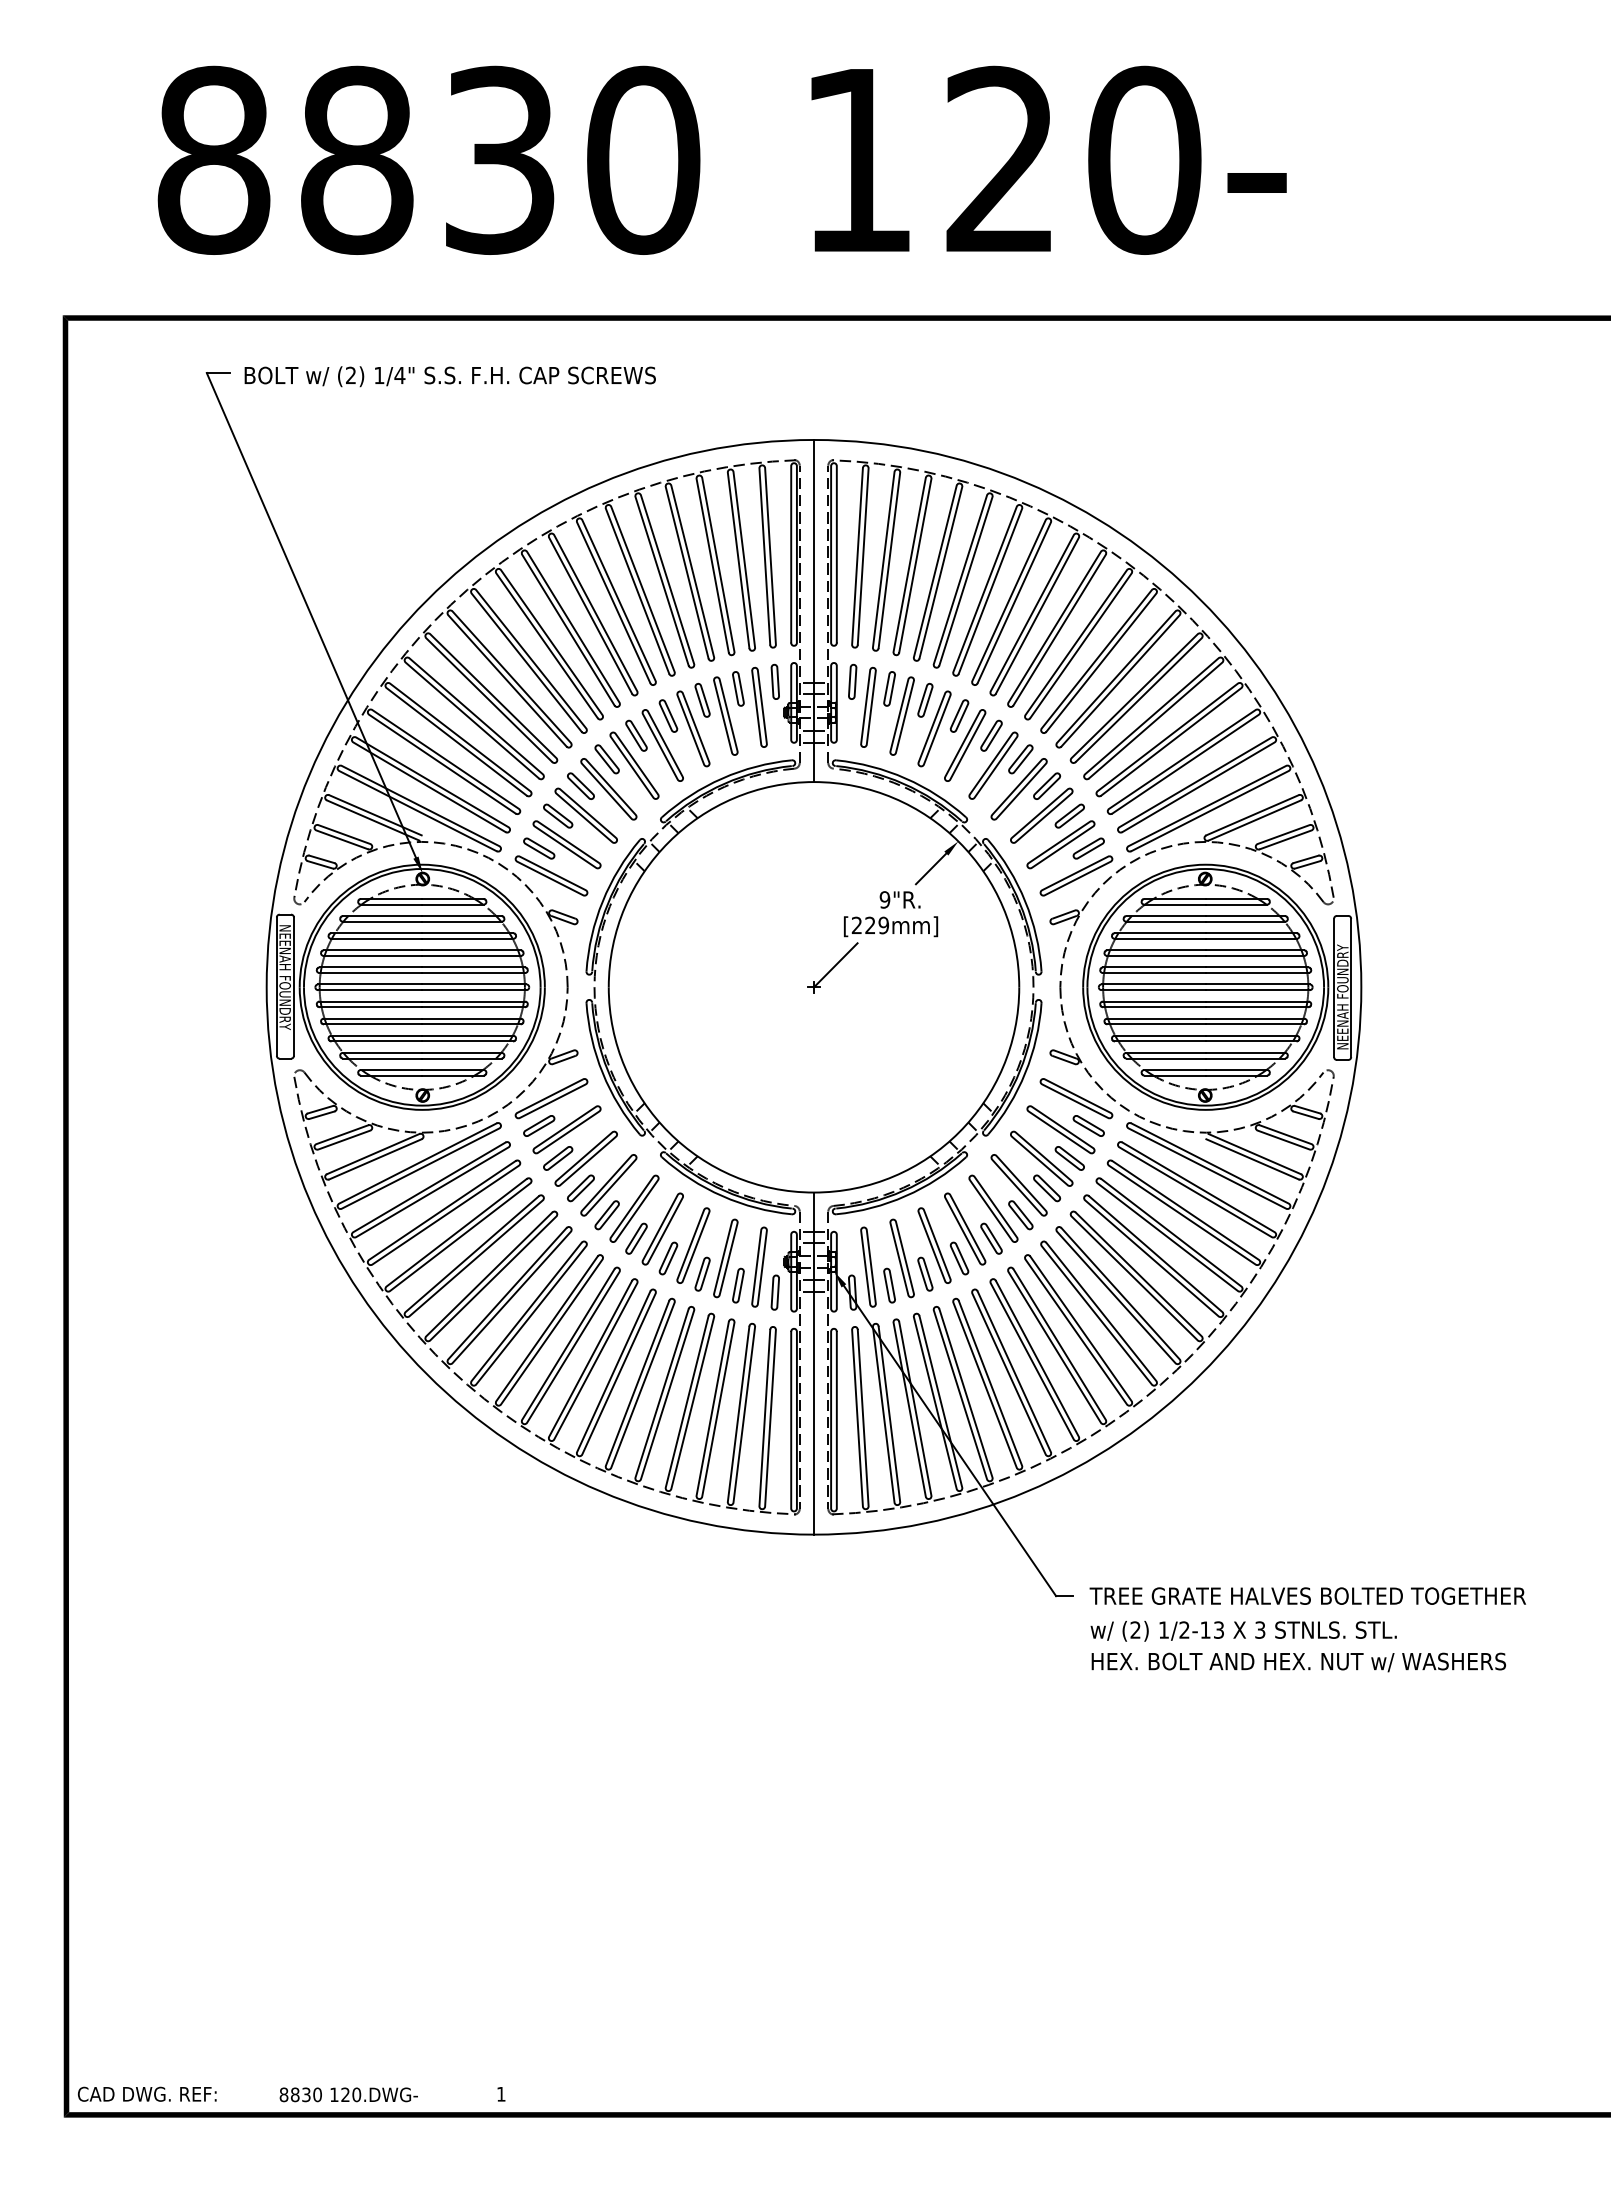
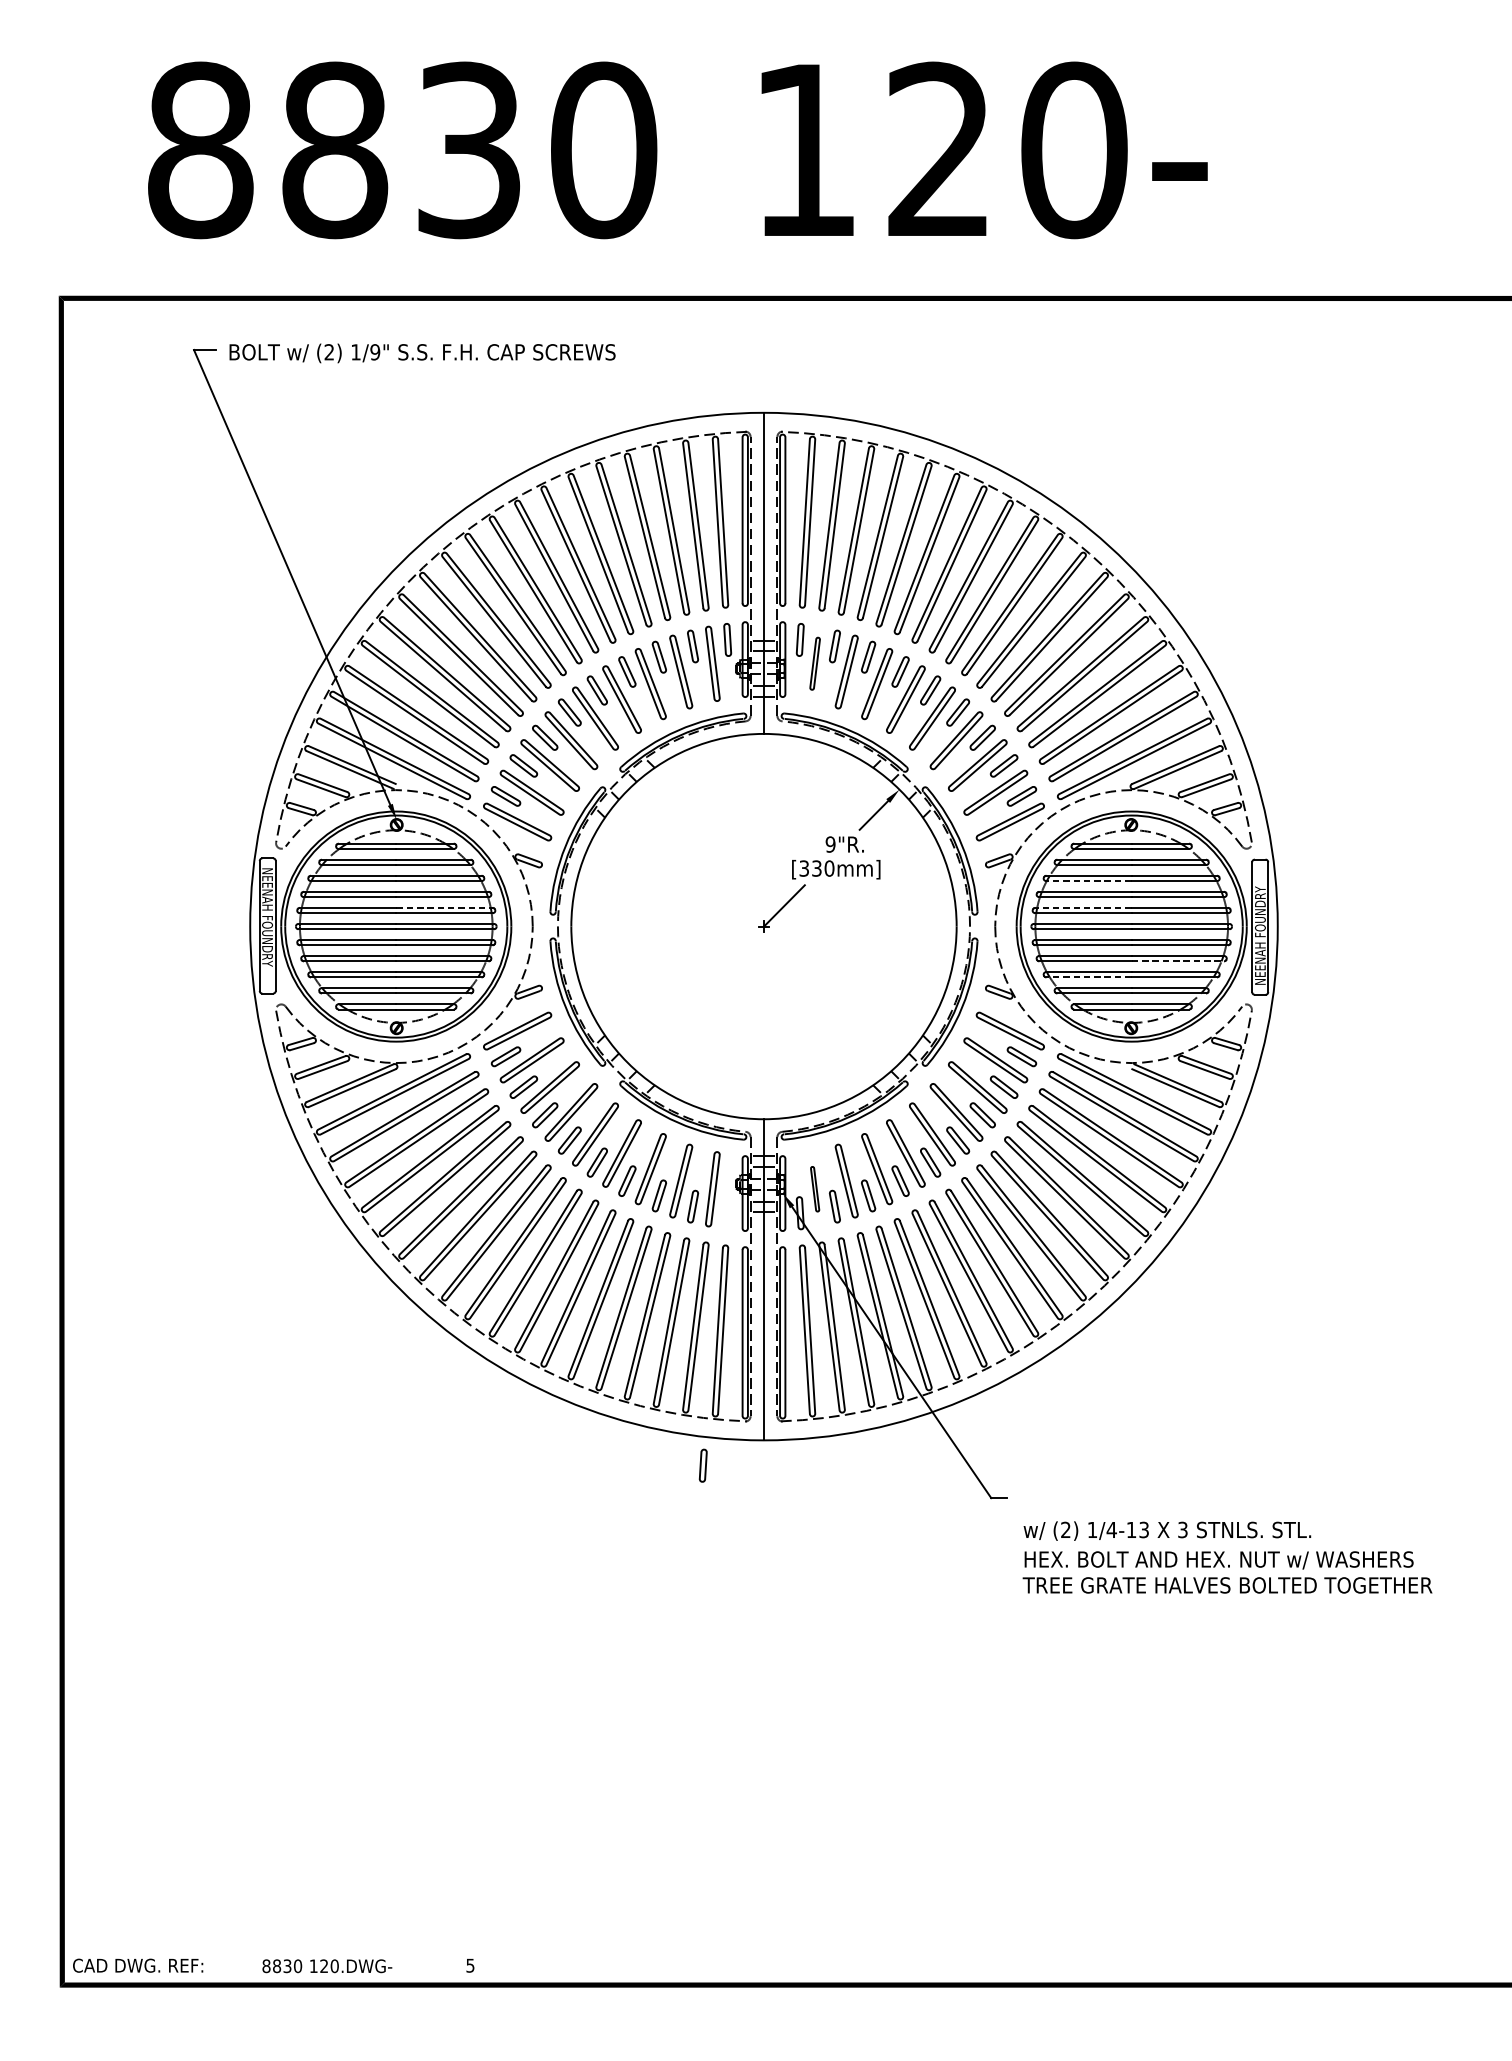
text: (399, 375) -> (374, 352), 1/4" -> 1/9"
part: (868, 706) -> (815, 662), size x0.7
text: (870, 925) -> (817, 868), [229mm] -> [330mm]
line: (1160, 938) -> (1089, 880), solid -> dashed
line: (474, 967) -> (445, 907), solid -> dashed
line: (1153, 967) -> (1082, 907), solid -> dashed
line: (1255, 1024) -> (1178, 961), solid -> dashed
line: (1159, 1041) -> (1088, 977), solid -> dashed
part: (868, 1266) -> (815, 1188), size x0.6
part: (774, 1292) -> (702, 1465), moved
text: (1307, 1595) -> (1227, 1584), moved
text: (1184, 1629) -> (1111, 1529), 1/2-13 -> 1/4-13
text: (501, 2094) -> (470, 1965), 1 -> 5

